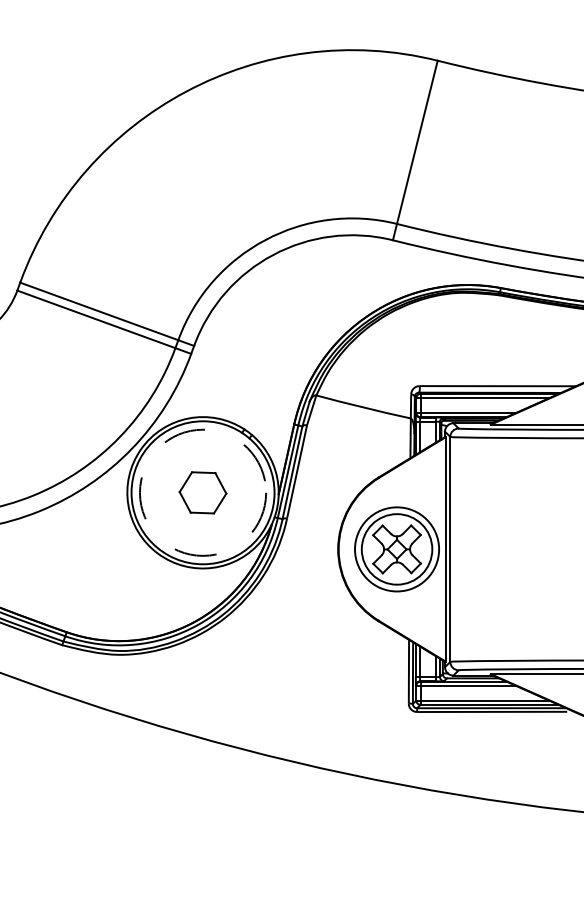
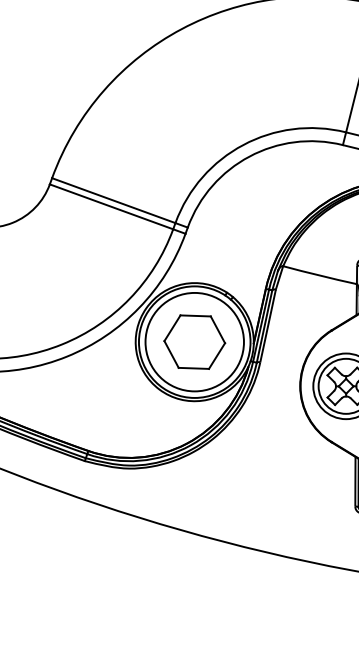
circle: (202, 492) -> (194, 341), dashed -> solid
part: (202, 492) -> (194, 341), size x1.67

